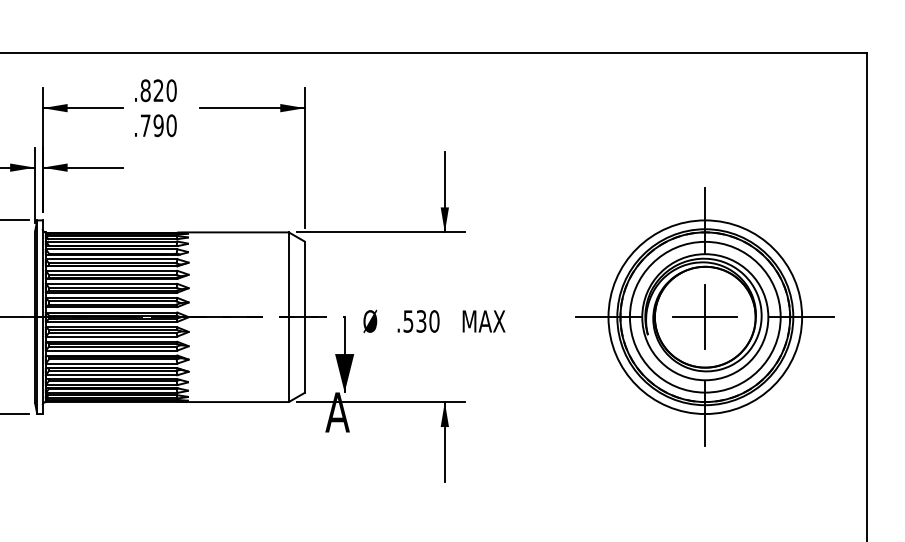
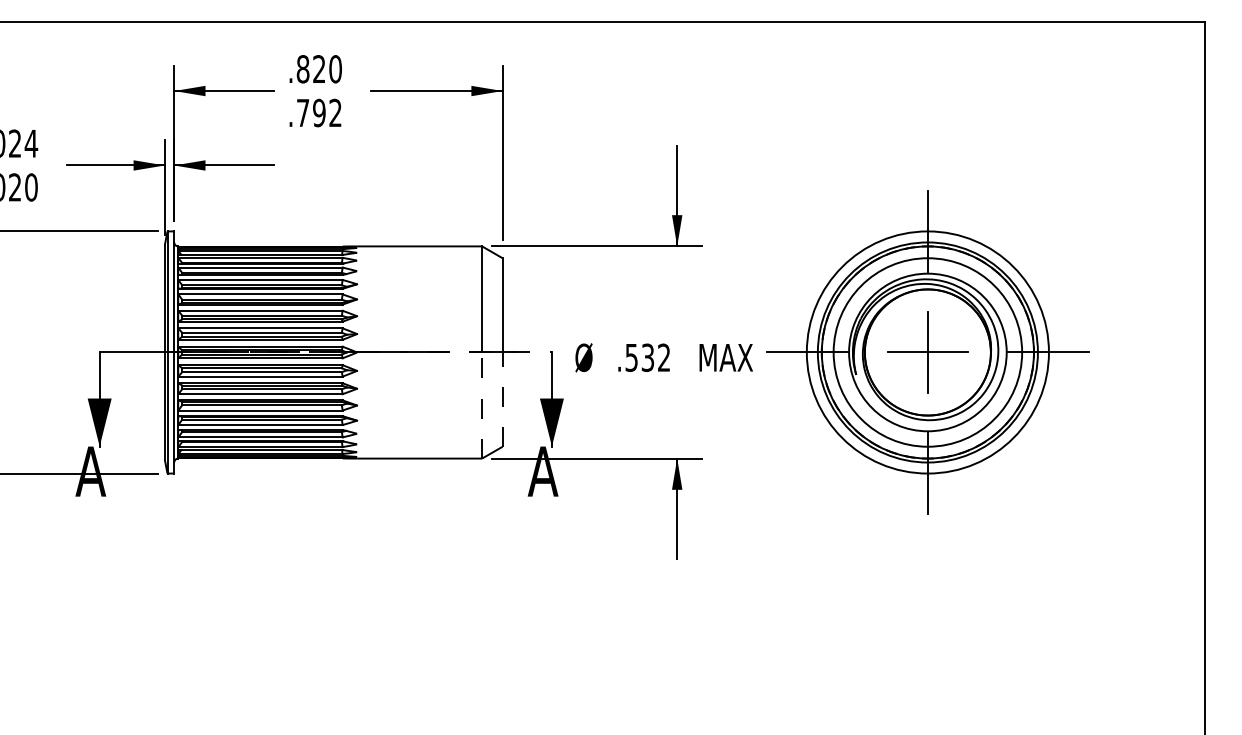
text: (171, 125) -> (335, 112), .790 -> .792
part: (704, 317) -> (927, 352), moved
text: (433, 321) -> (663, 357), .530 -> .532
line: (305, 354) -> (502, 399), solid -> dashed
line: (289, 359) -> (482, 405), solid -> dashed

